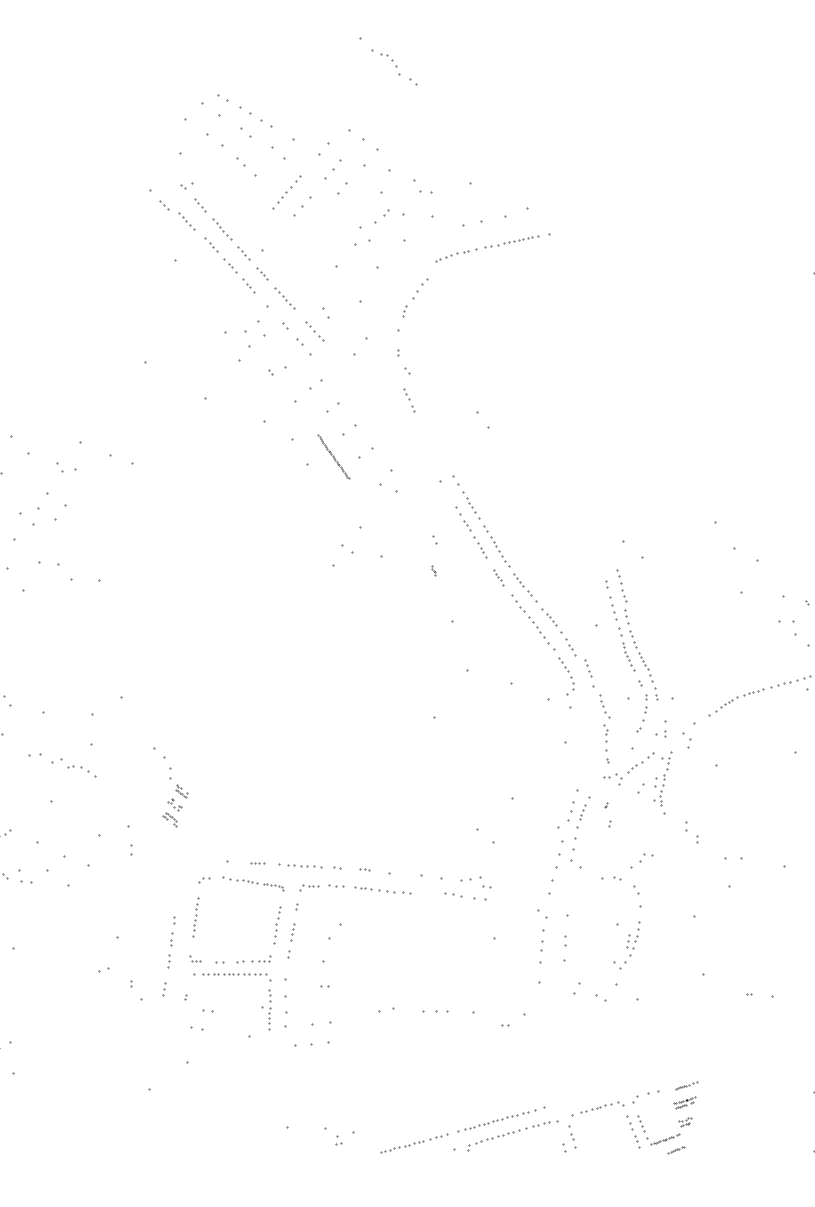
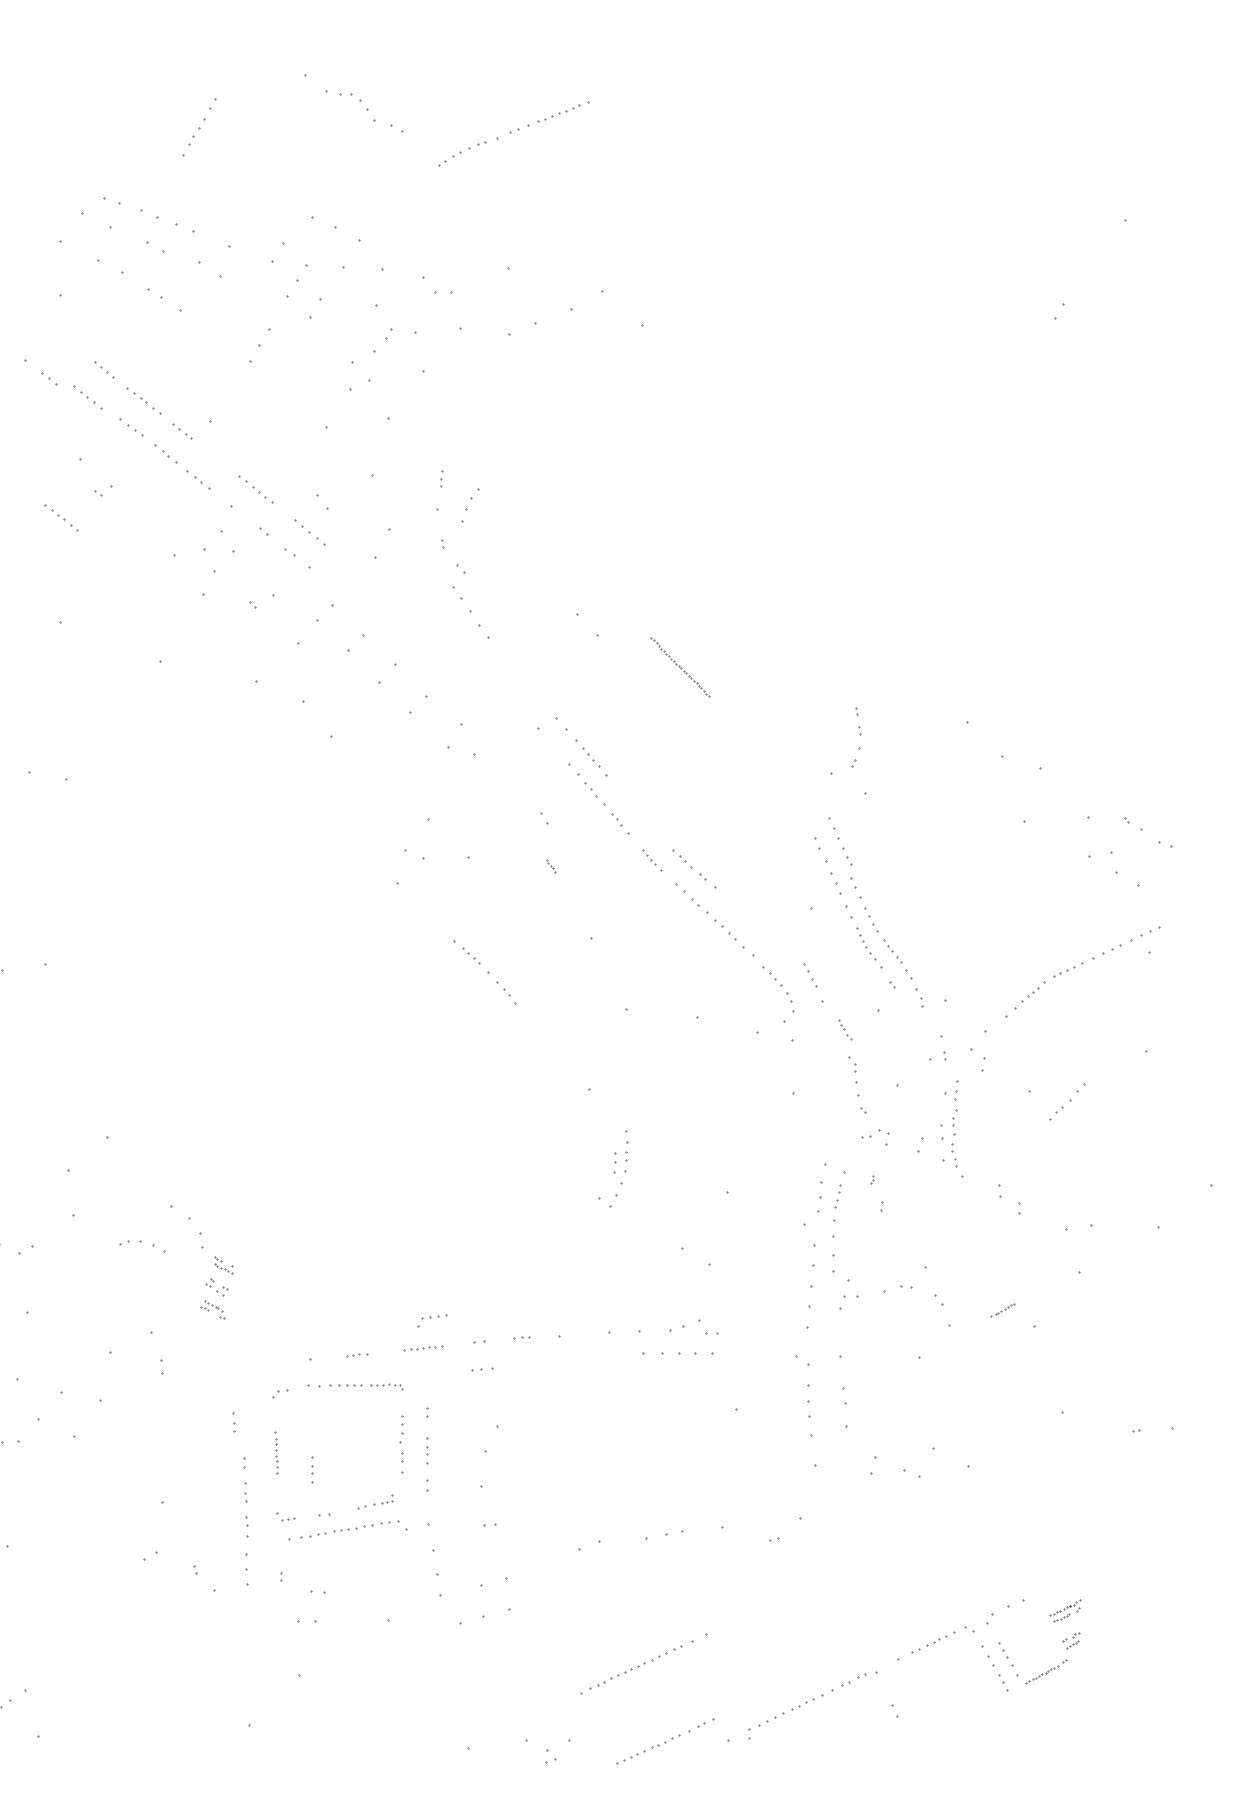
part: (186, 185) -> (102, 490), moved
part: (286, 192) -> (199, 127), moved
part: (487, 248) -> (513, 133), moved
part: (262, 273) -> (216, 457), removed
part: (420, 288) -> (470, 504), moved
part: (157, 295) -> (62, 517), added
part: (409, 400) -> (471, 613), size x1.6
part: (333, 456) -> (680, 666), moved
part: (496, 546) -> (640, 813), removed
part: (558, 632) -> (484, 973), moved
part: (604, 706) -> (844, 1029), size x0.6
part: (641, 713) -> (854, 737), moved
part: (640, 762) -> (1067, 1101), moved
part: (81, 771) -> (142, 1247), moved
part: (646, 857) -> (849, 1300), moved
part: (300, 865) -> (422, 1347), size x0.6
part: (309, 887) -> (432, 1319), moved
part: (382, 890) -> (553, 1365), removed
part: (171, 893) -> (233, 1422), added
part: (453, 894) -> (662, 1353), size x1.4
part: (195, 917) -> (276, 1453), size x0.7
part: (216, 932) -> (312, 1470), added
part: (626, 945) -> (613, 1169), moved
part: (253, 959) -> (375, 1502), size x0.7
part: (164, 989) -> (247, 1570), size x1.6
part: (266, 1009) -> (407, 1575), removed
part: (686, 1085) -> (1064, 1584), removed
part: (501, 1119) -> (643, 1663), moved
part: (572, 1136) -> (904, 1691), removed
part: (676, 1150) -> (1003, 1310), moved

